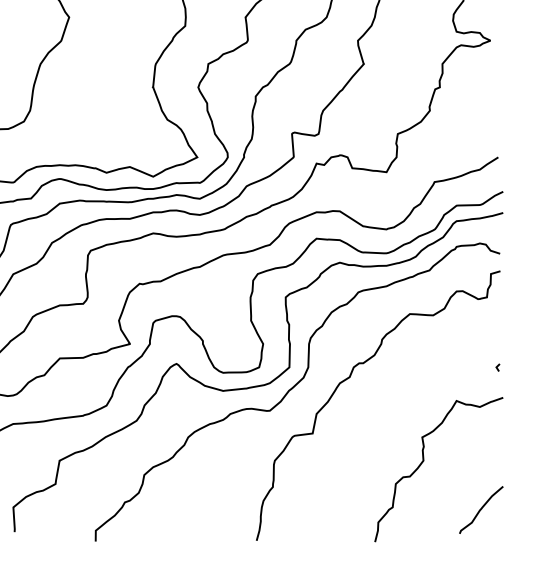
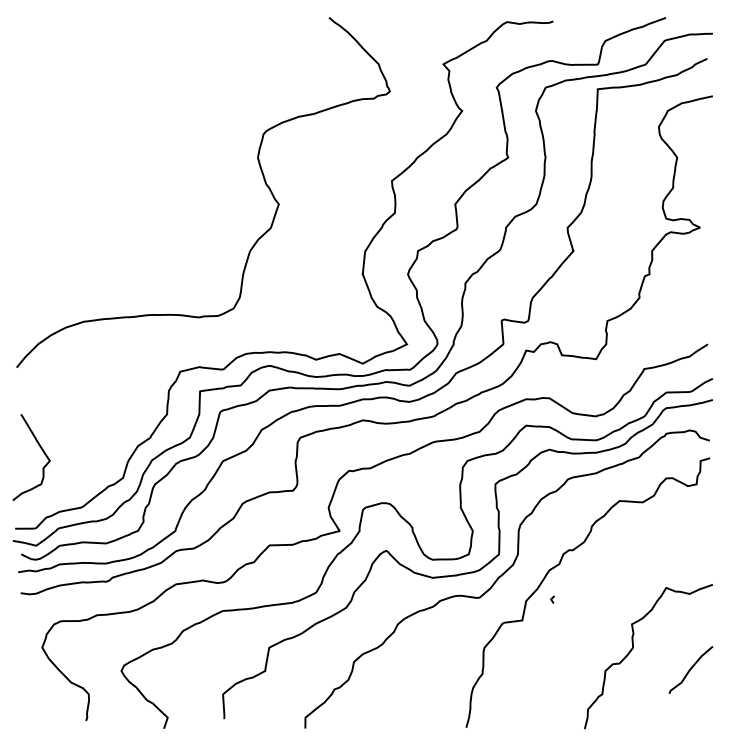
line: (497, 367) -> (552, 599), moved
curve: (480, 509) -> (690, 669), moved

